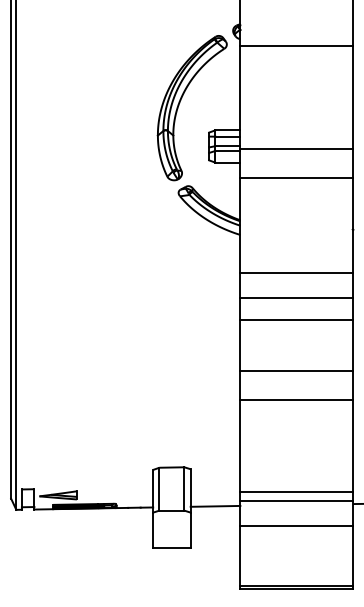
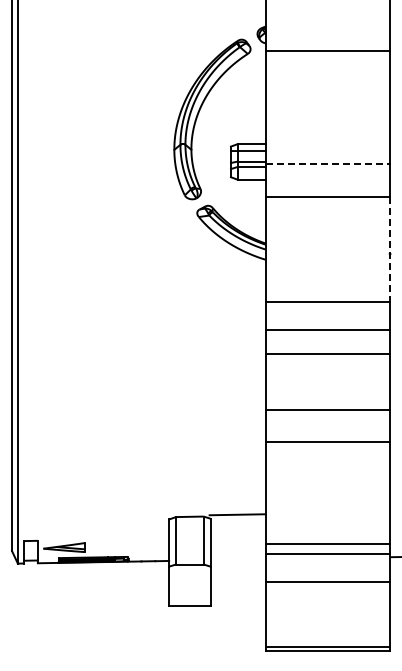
line: (297, 148) -> (328, 164), solid -> dashed
line: (352, 225) -> (389, 249), solid -> dashed
line: (215, 506) -> (236, 514), moved

